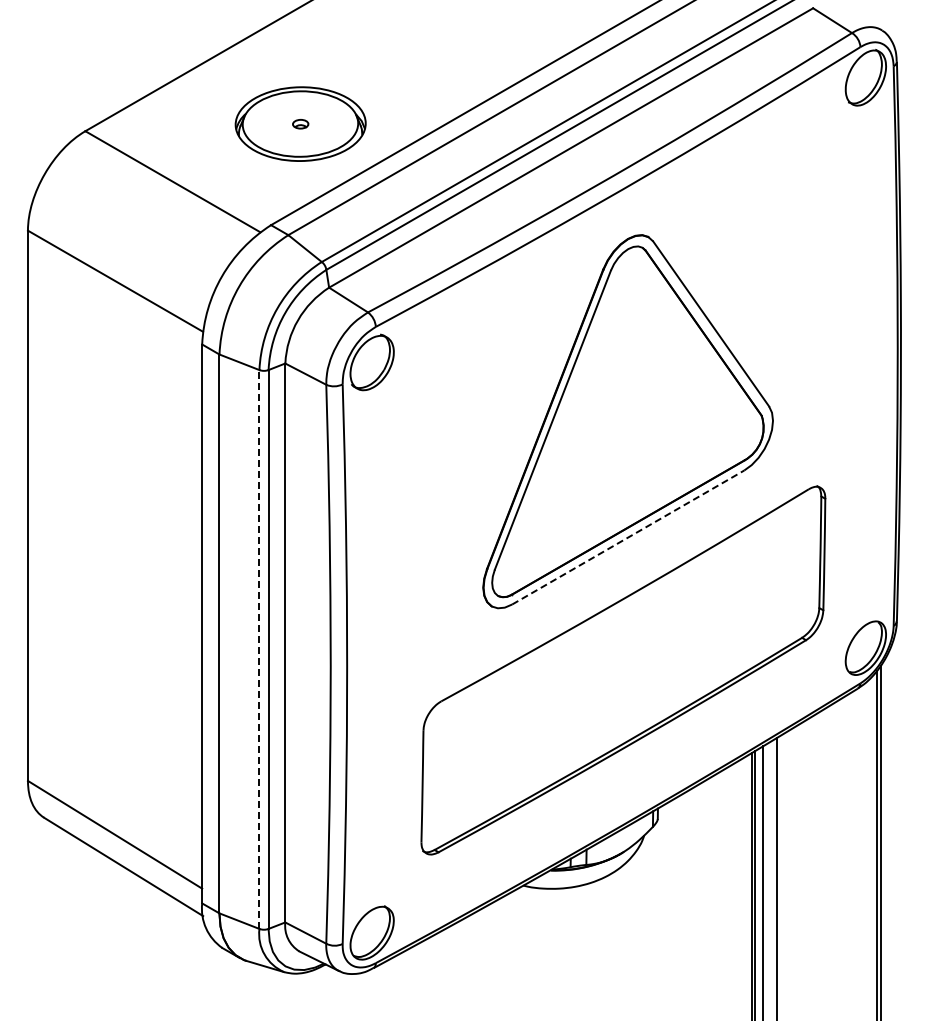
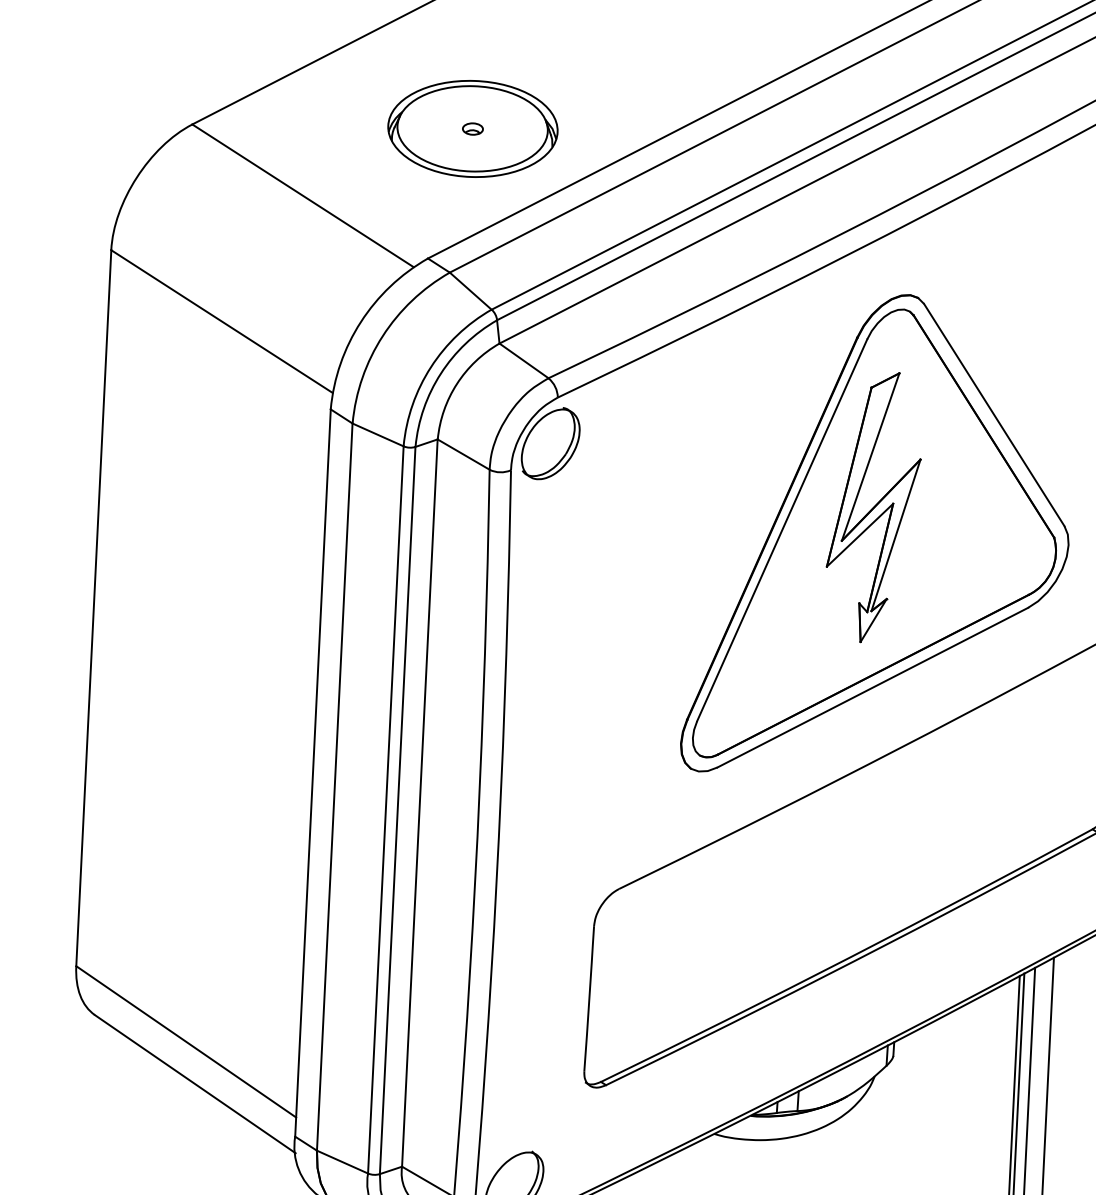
part: (622, 399) -> (874, 507), added
line: (628, 537) -> (873, 687), dashed -> solid
line: (259, 649) -> (385, 809), dashed -> solid

